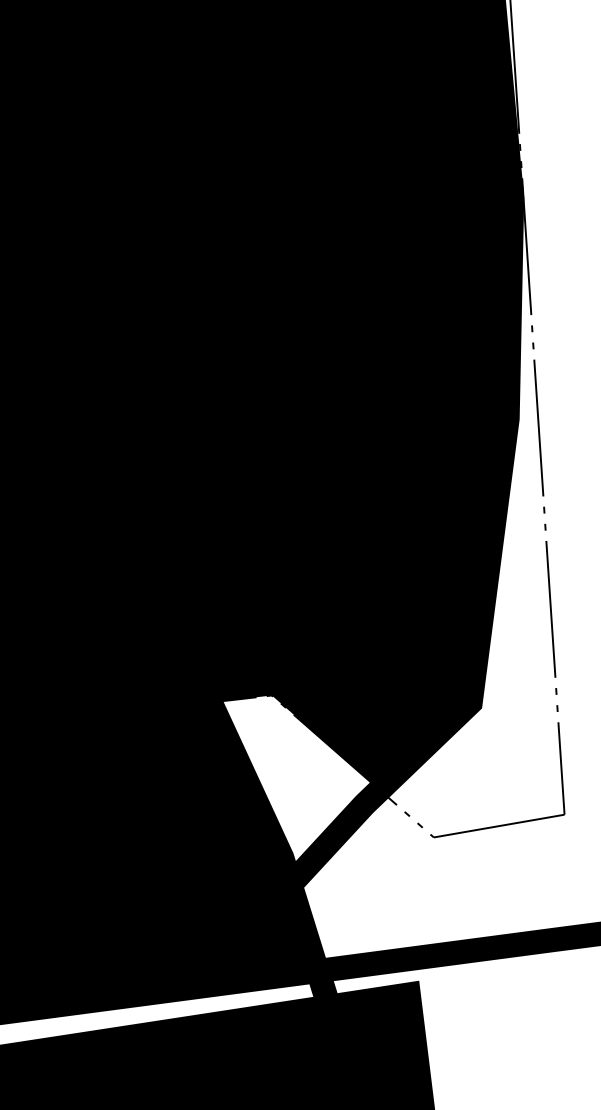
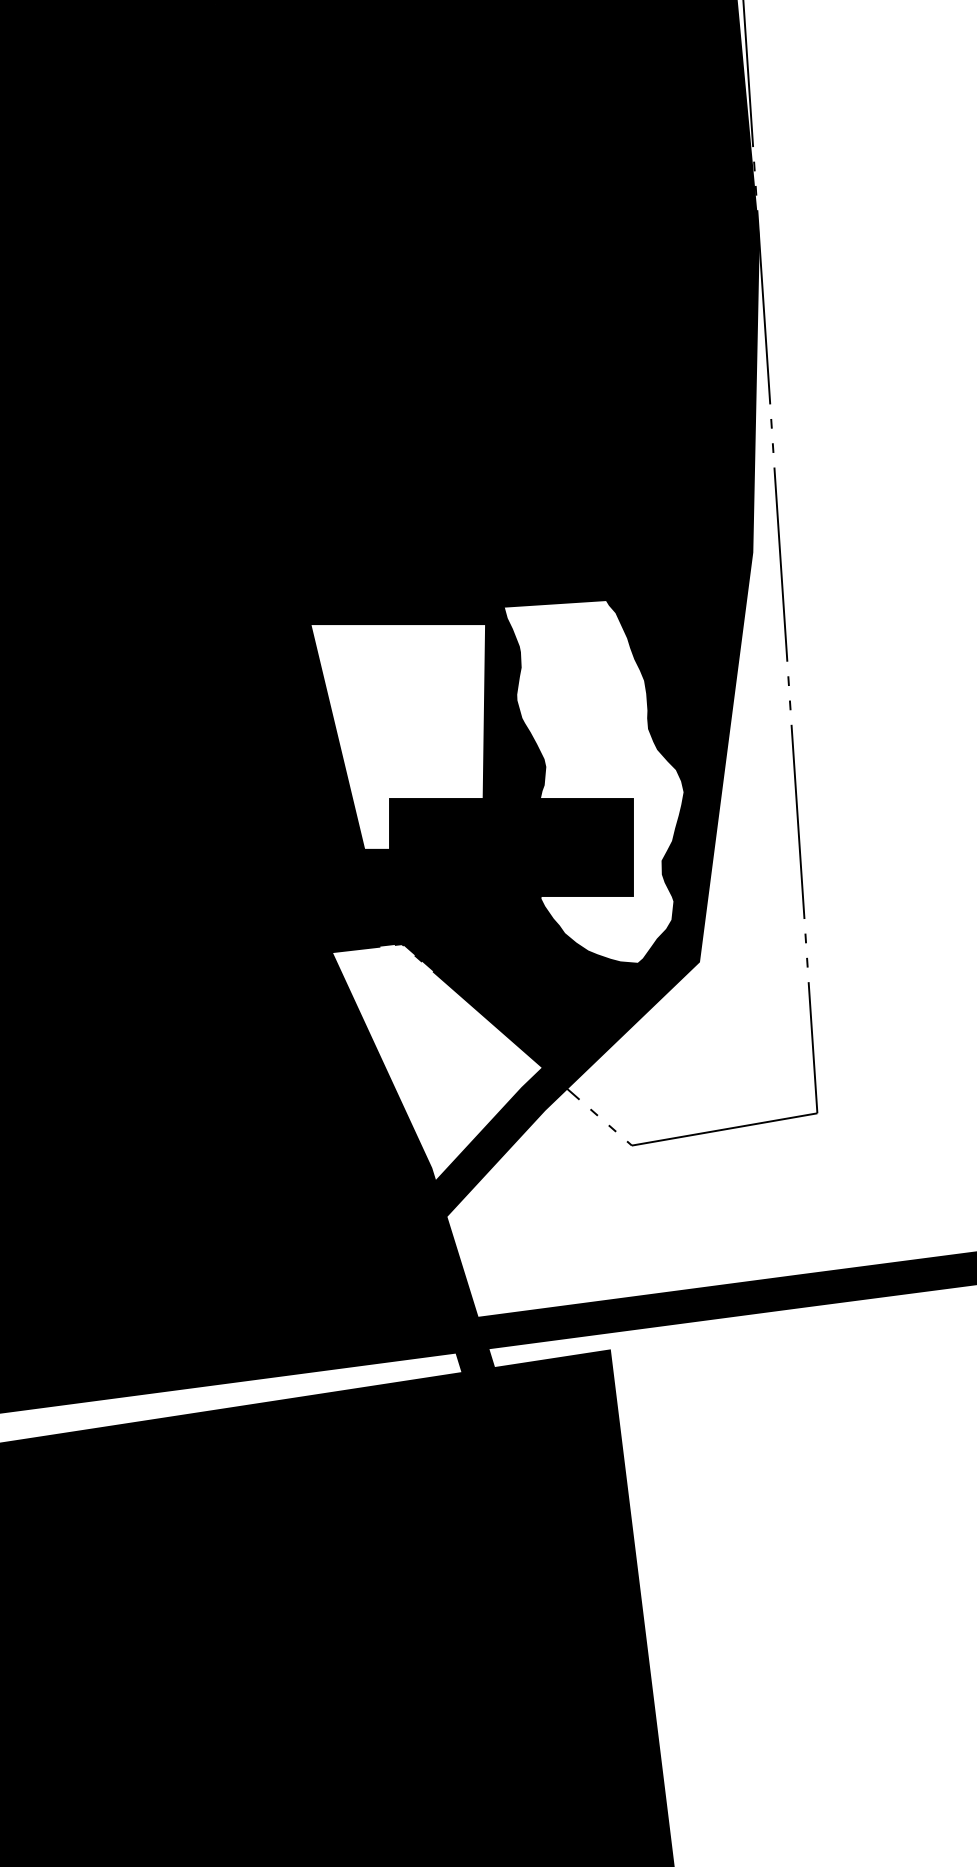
fill: (269, 549) -> (398, 736), removed
fill: (406, 564) -> (593, 758), removed

